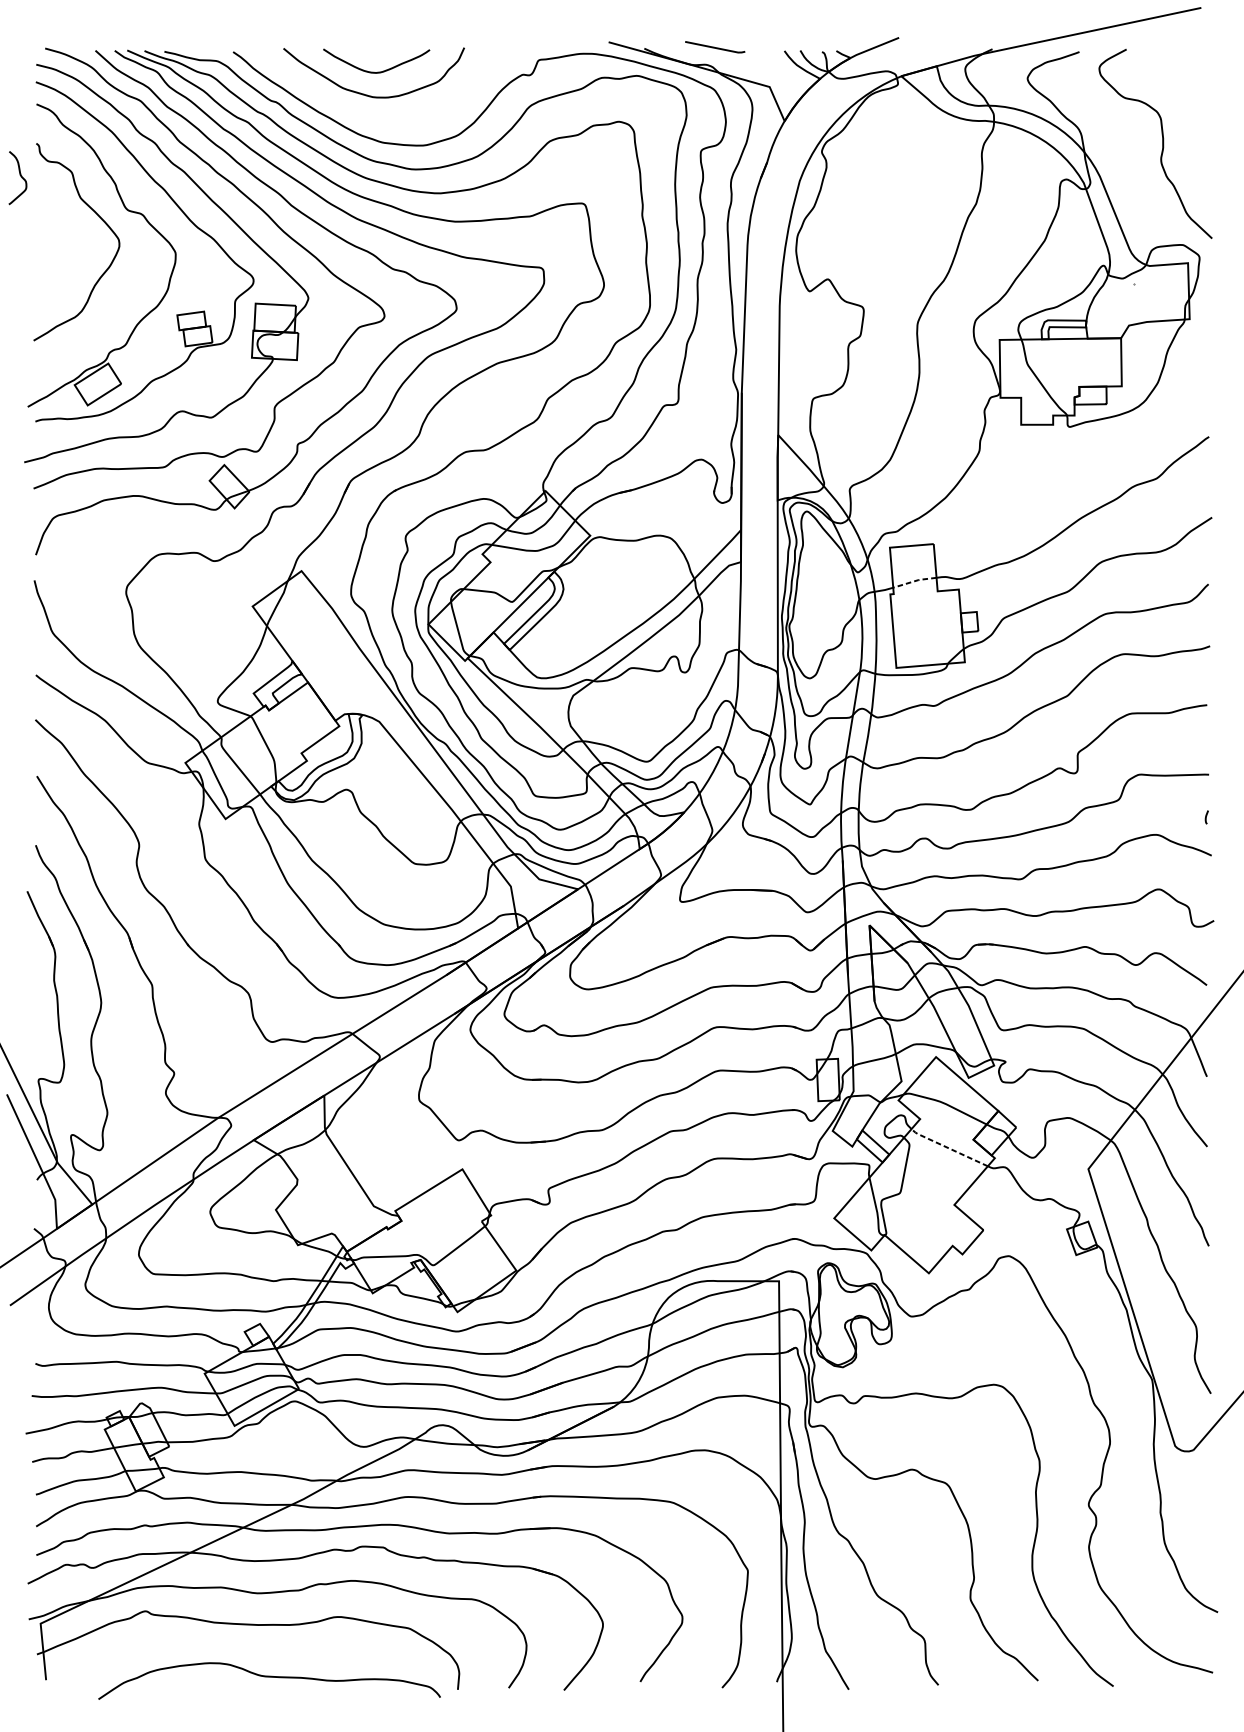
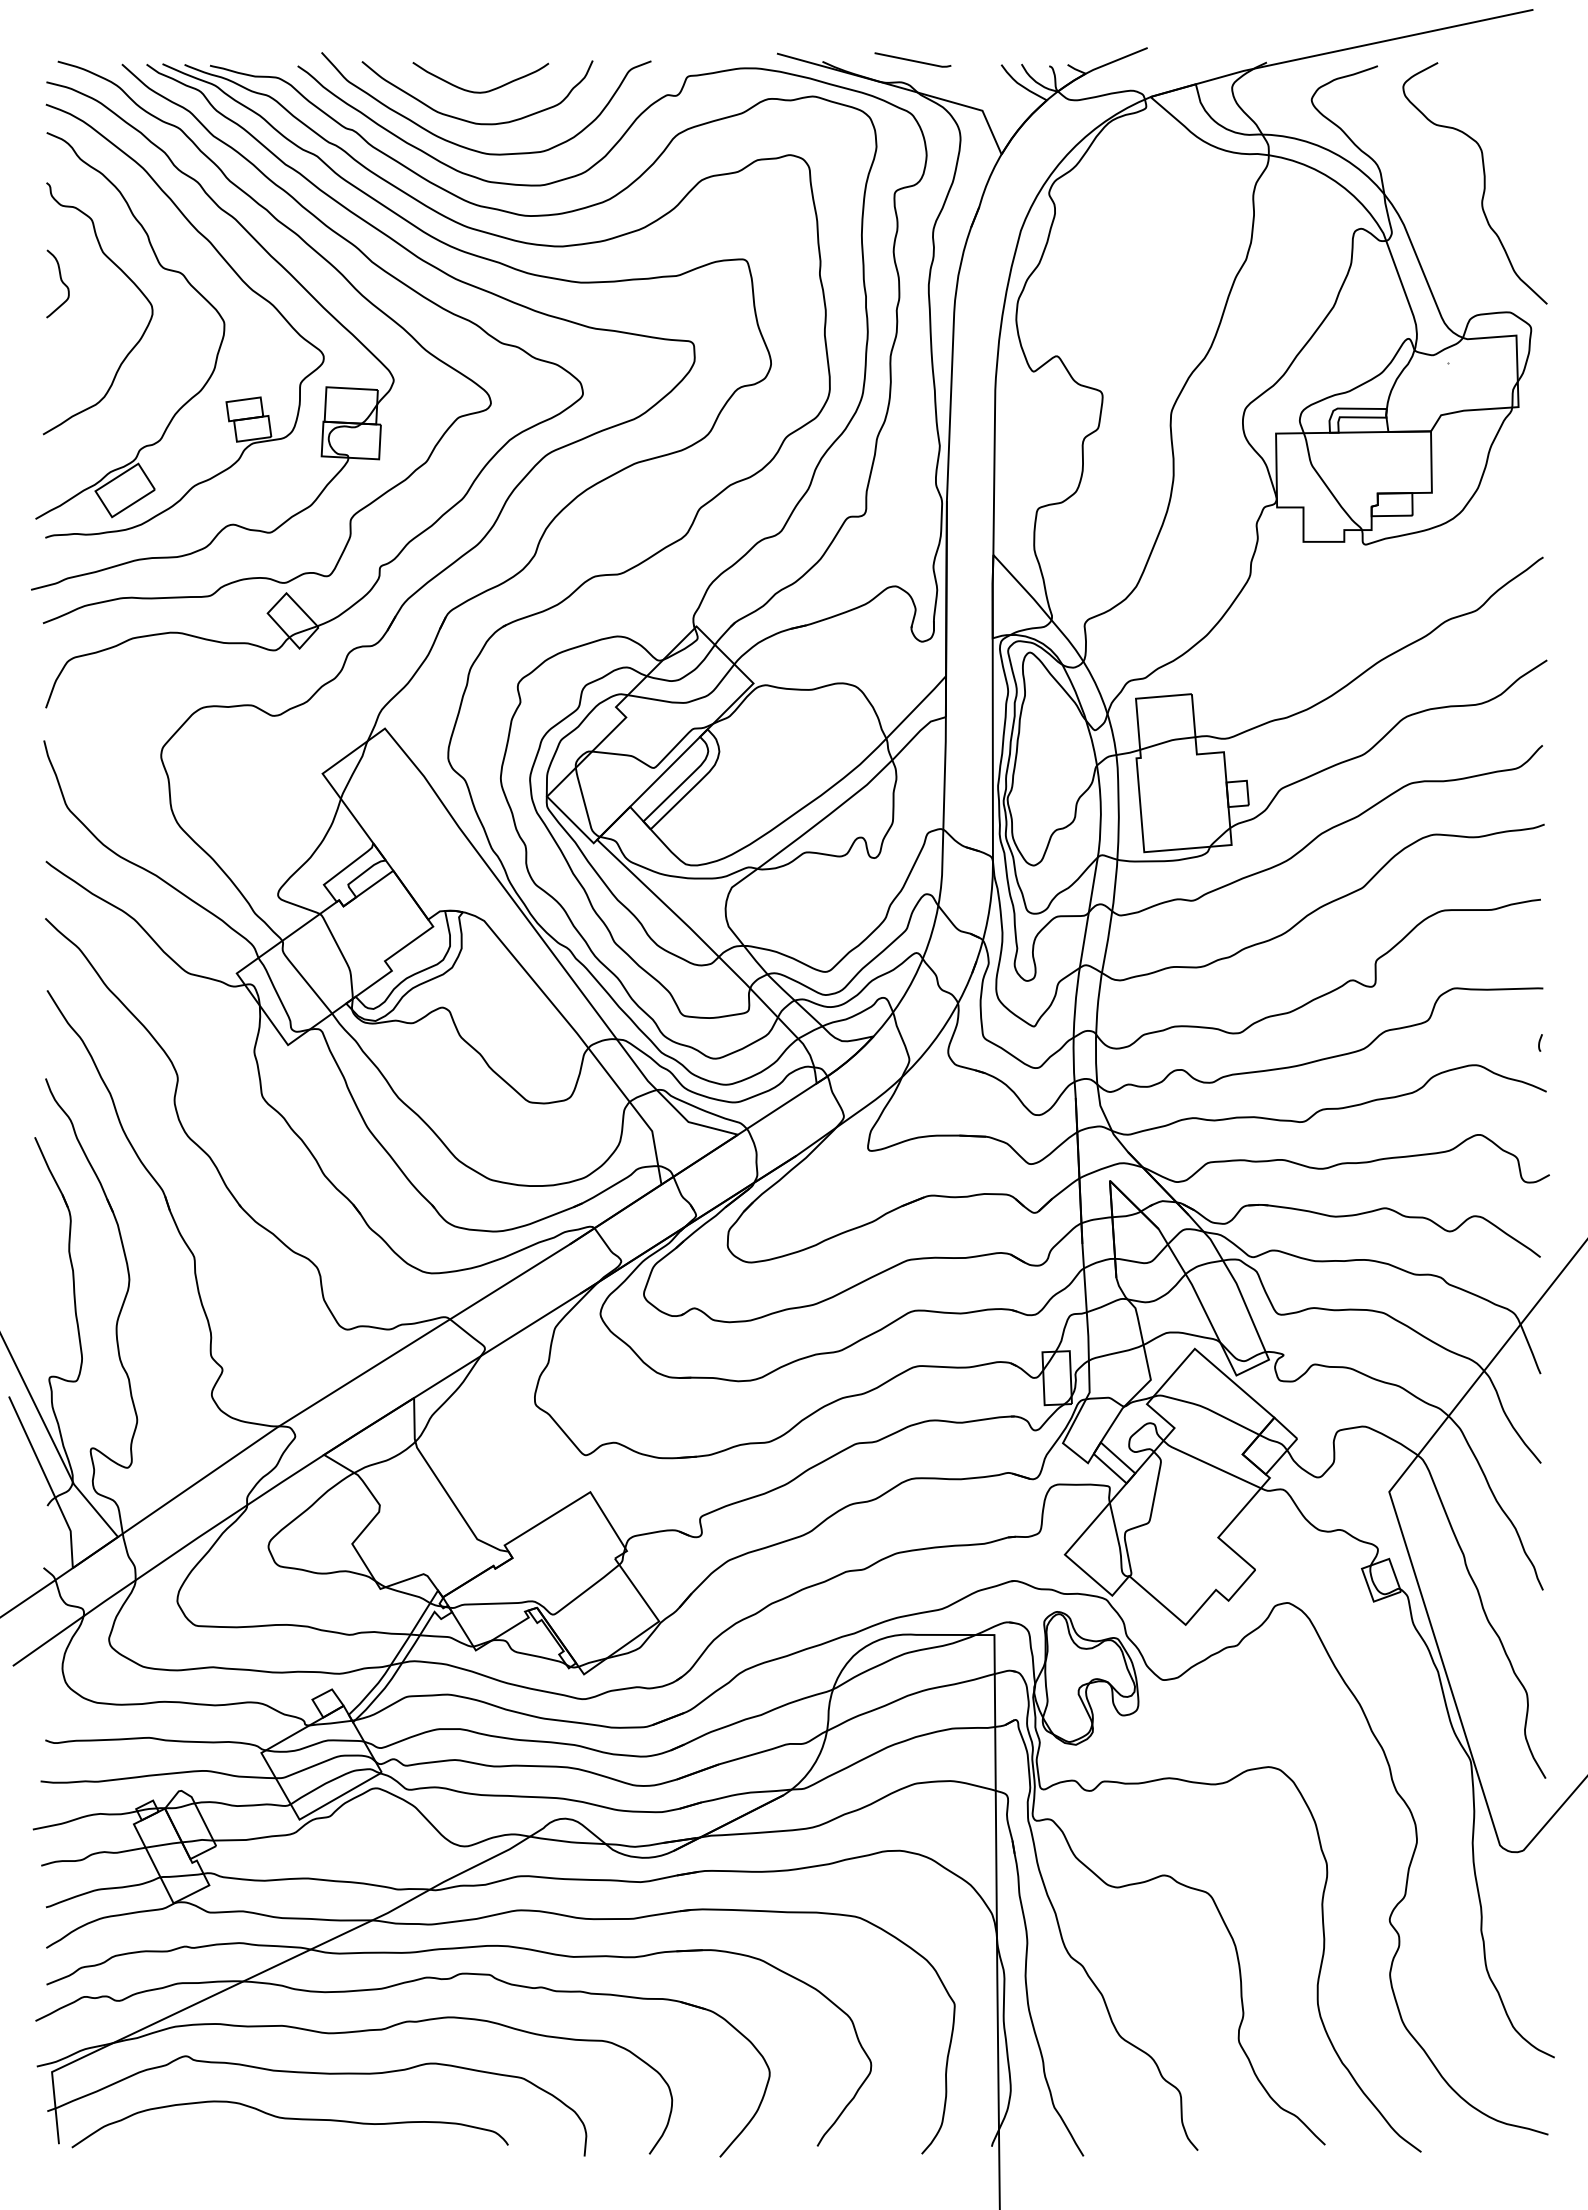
curve: (369, 116) -> (471, 148), added
curve: (20, 176) -> (61, 282), moved
line: (915, 581) -> (1168, 741), dashed -> solid
line: (948, 1147) -> (1210, 1464), dashed -> solid
curve: (269, 1677) -> (289, 2119), moved

